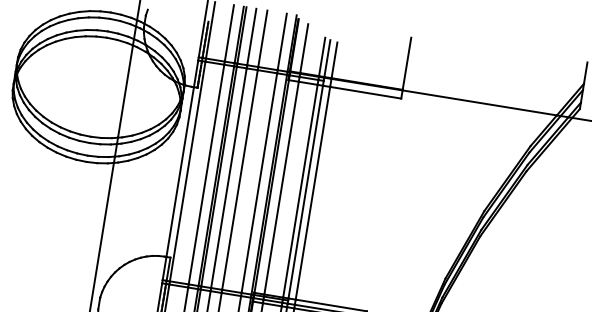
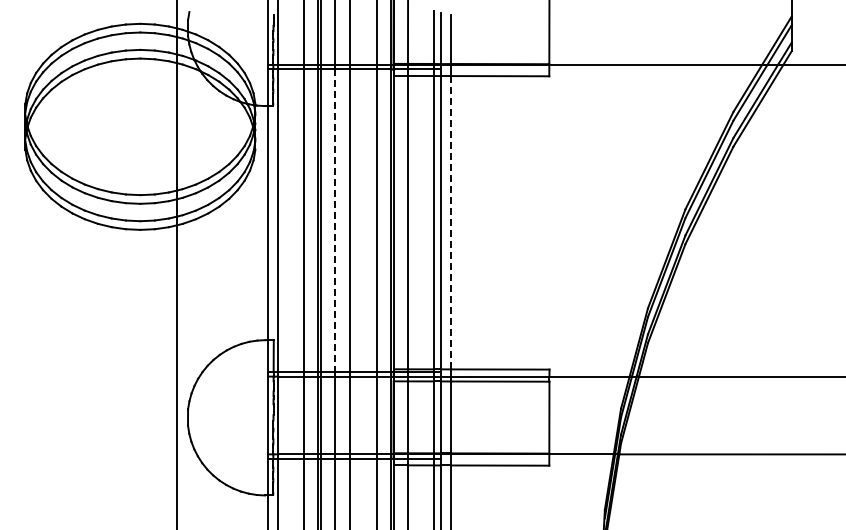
line: (229, 178) -> (335, 221), solid -> dashed
line: (313, 193) -> (451, 222), solid -> dashed

